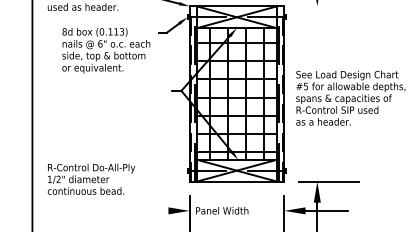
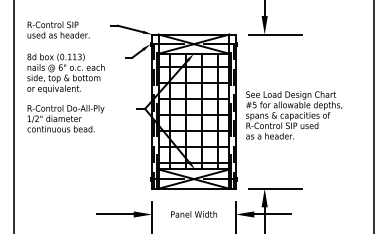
line: (328, 6) -> (274, 34), added
text: (105, 50) -> (65, 73), moved
text: (90, 179) -> (65, 118), moved
line: (146, 210) -> (114, 214), added
text: (221, 210) -> (193, 214), moved

